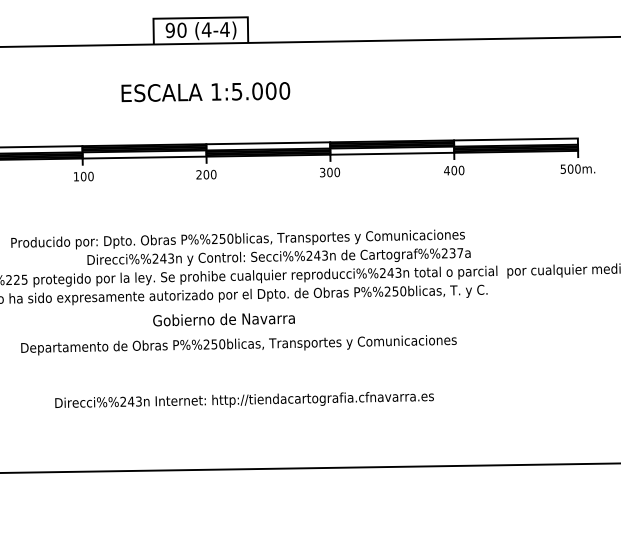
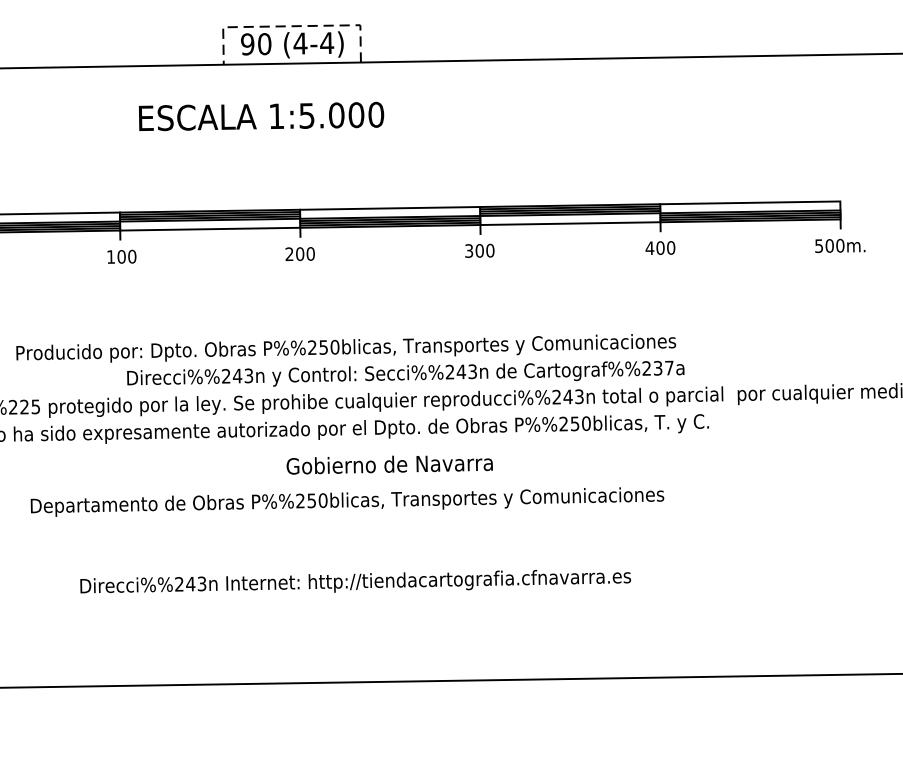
line: (200, 18) -> (291, 26), solid -> dashed
text: (205, 92) -> (261, 117), moved
text: (223, 319) -> (388, 464), moved

